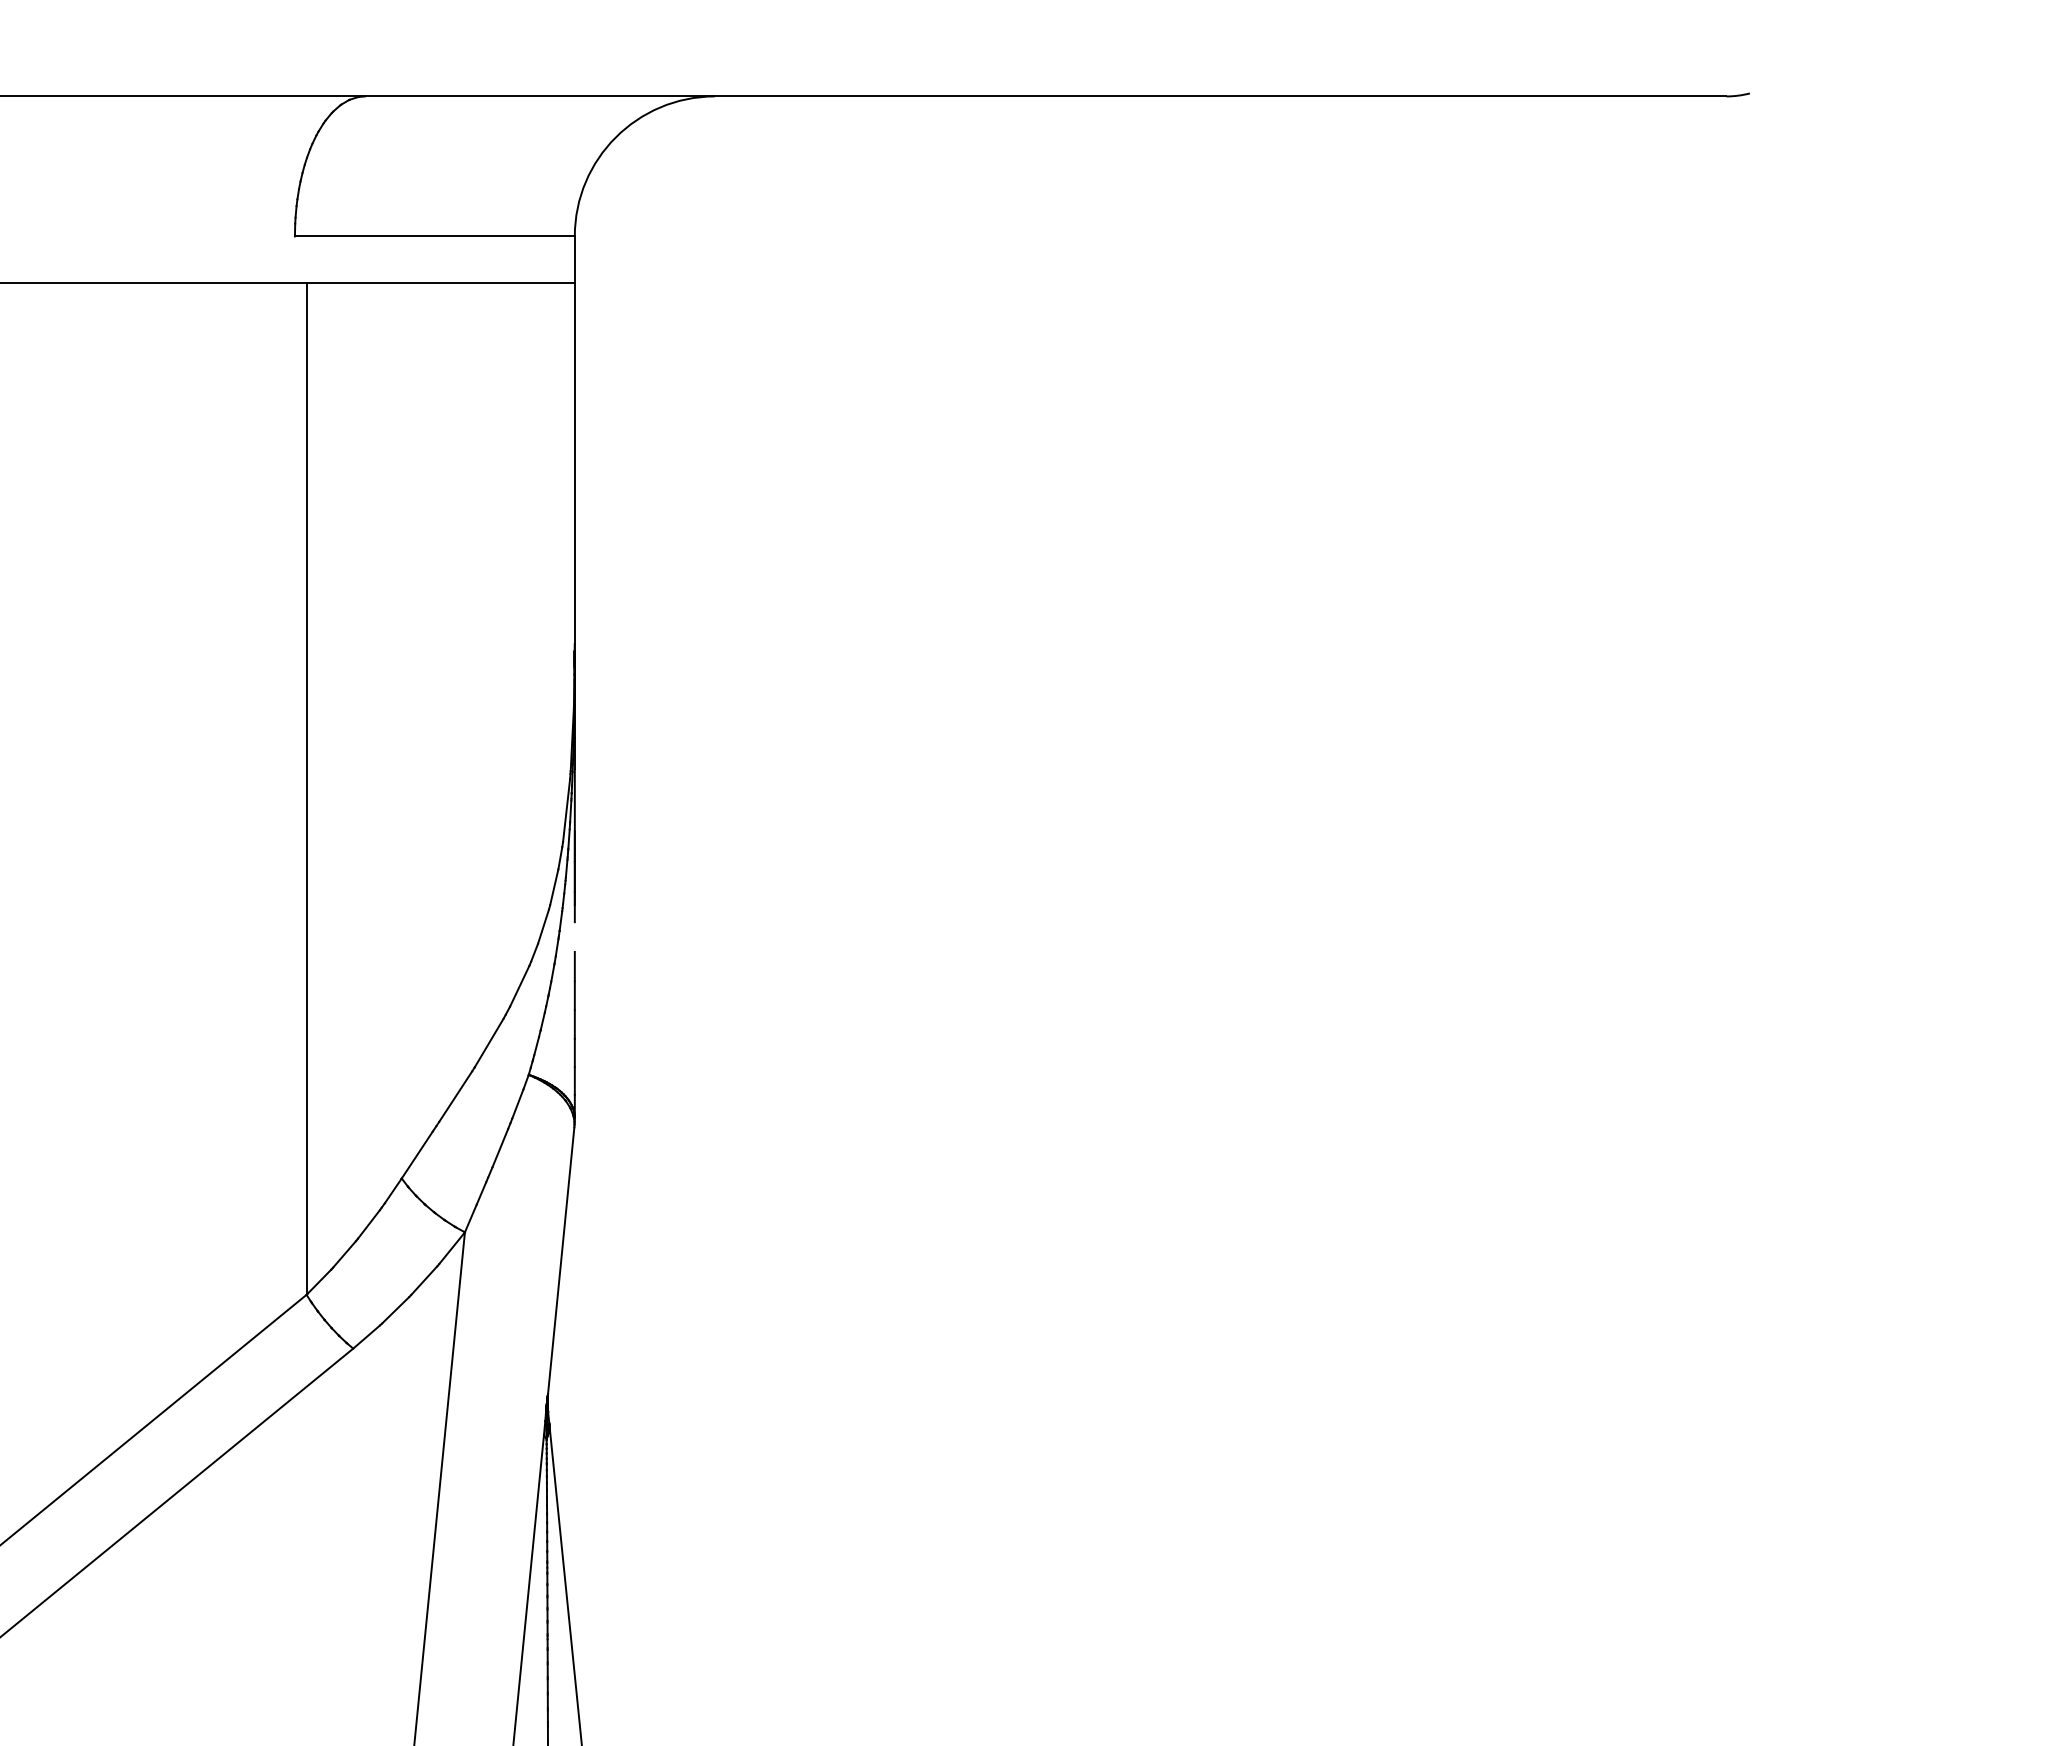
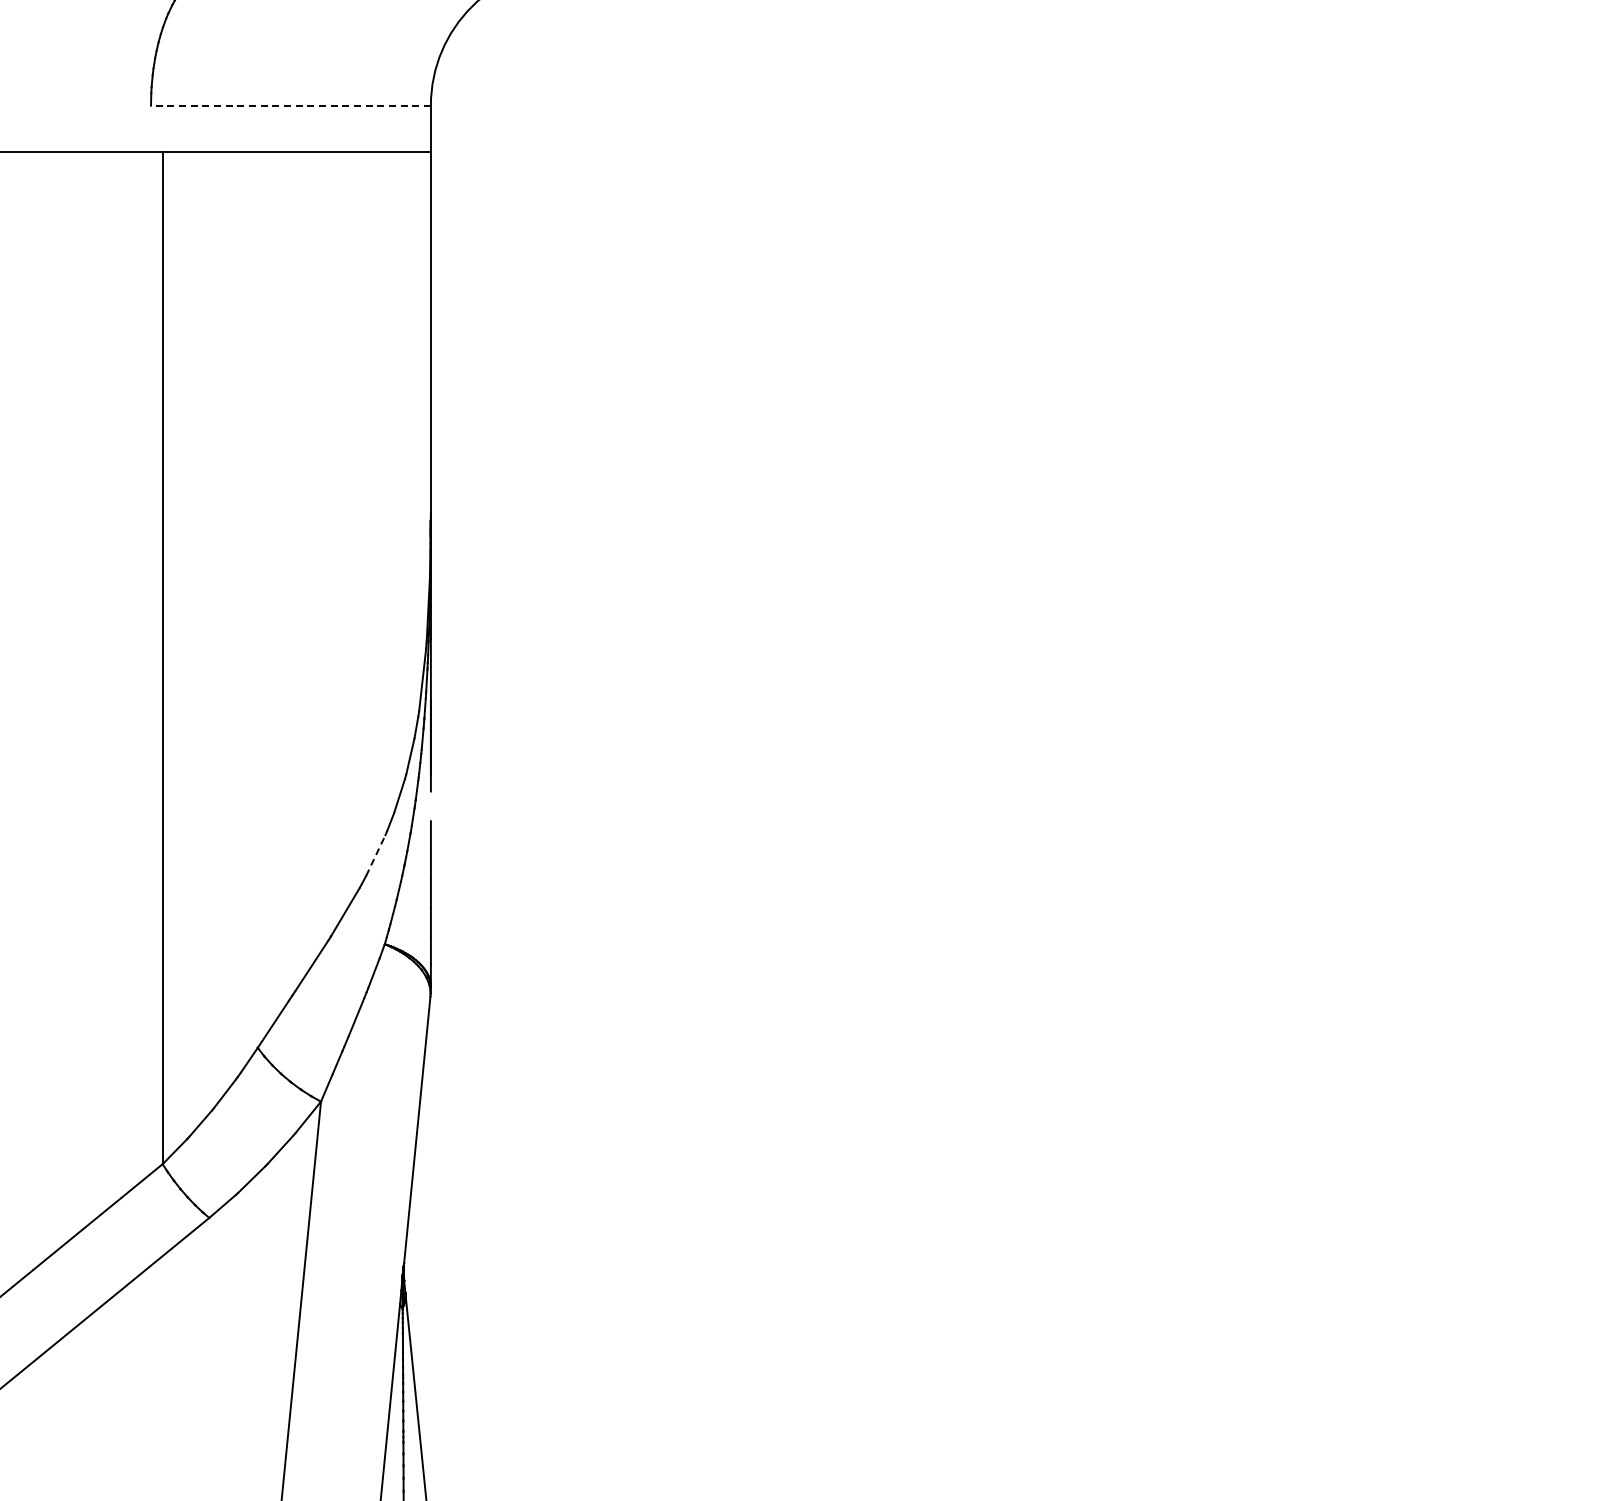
line: (434, 236) -> (290, 105), solid -> dashed
line: (519, 986) -> (375, 855), solid -> dashed

